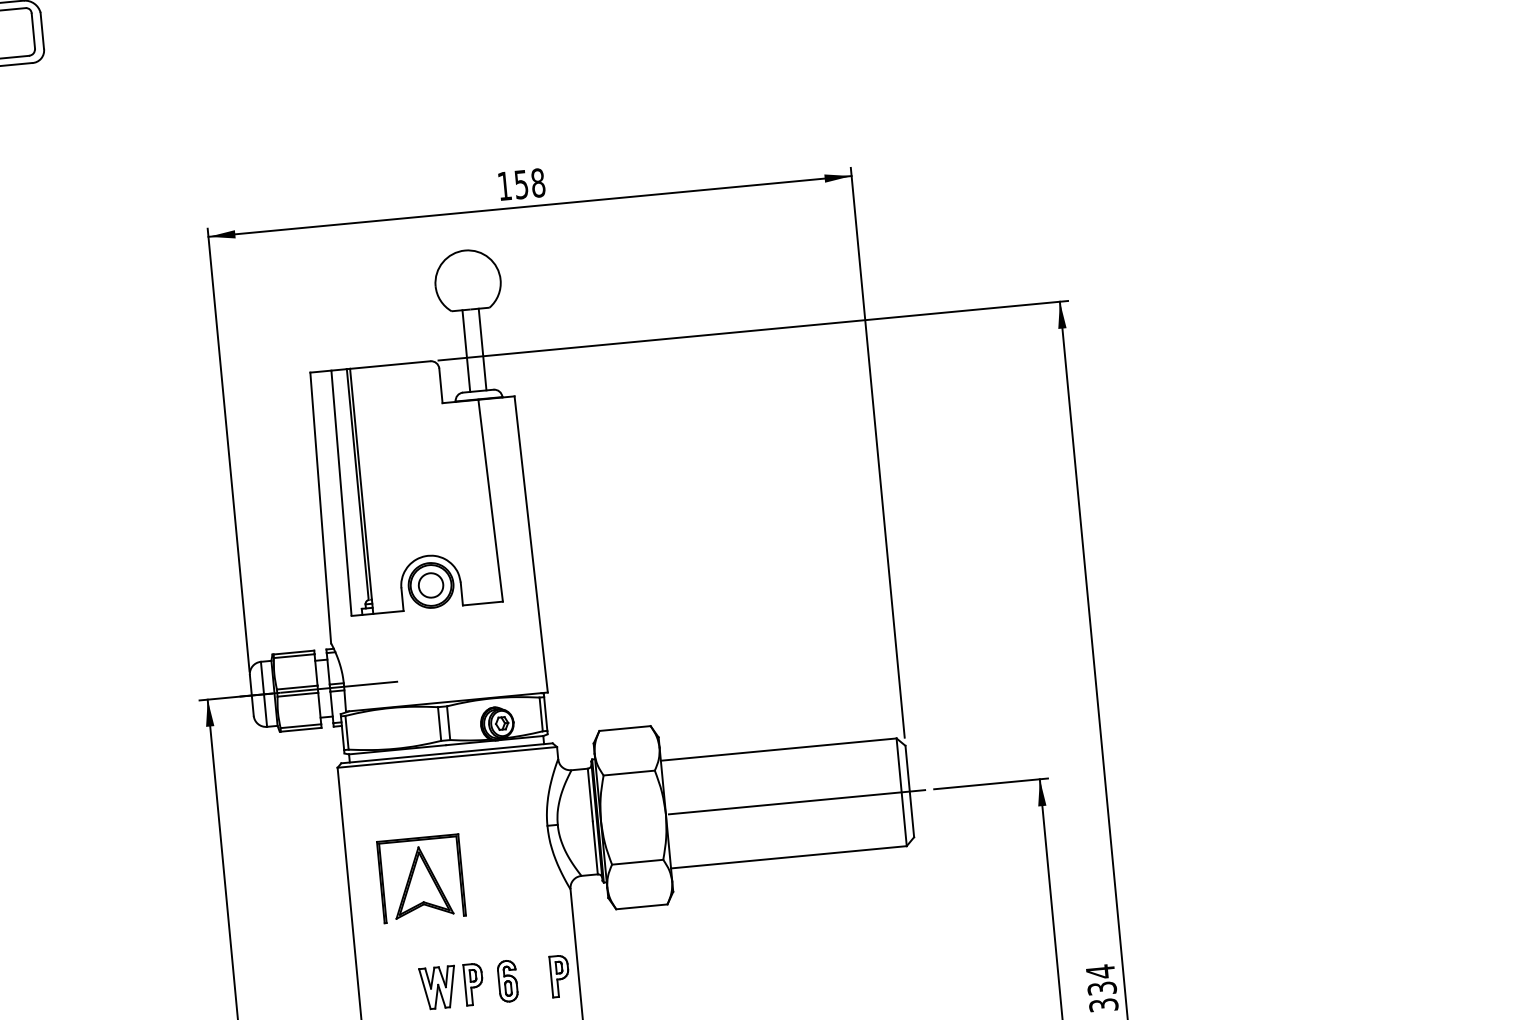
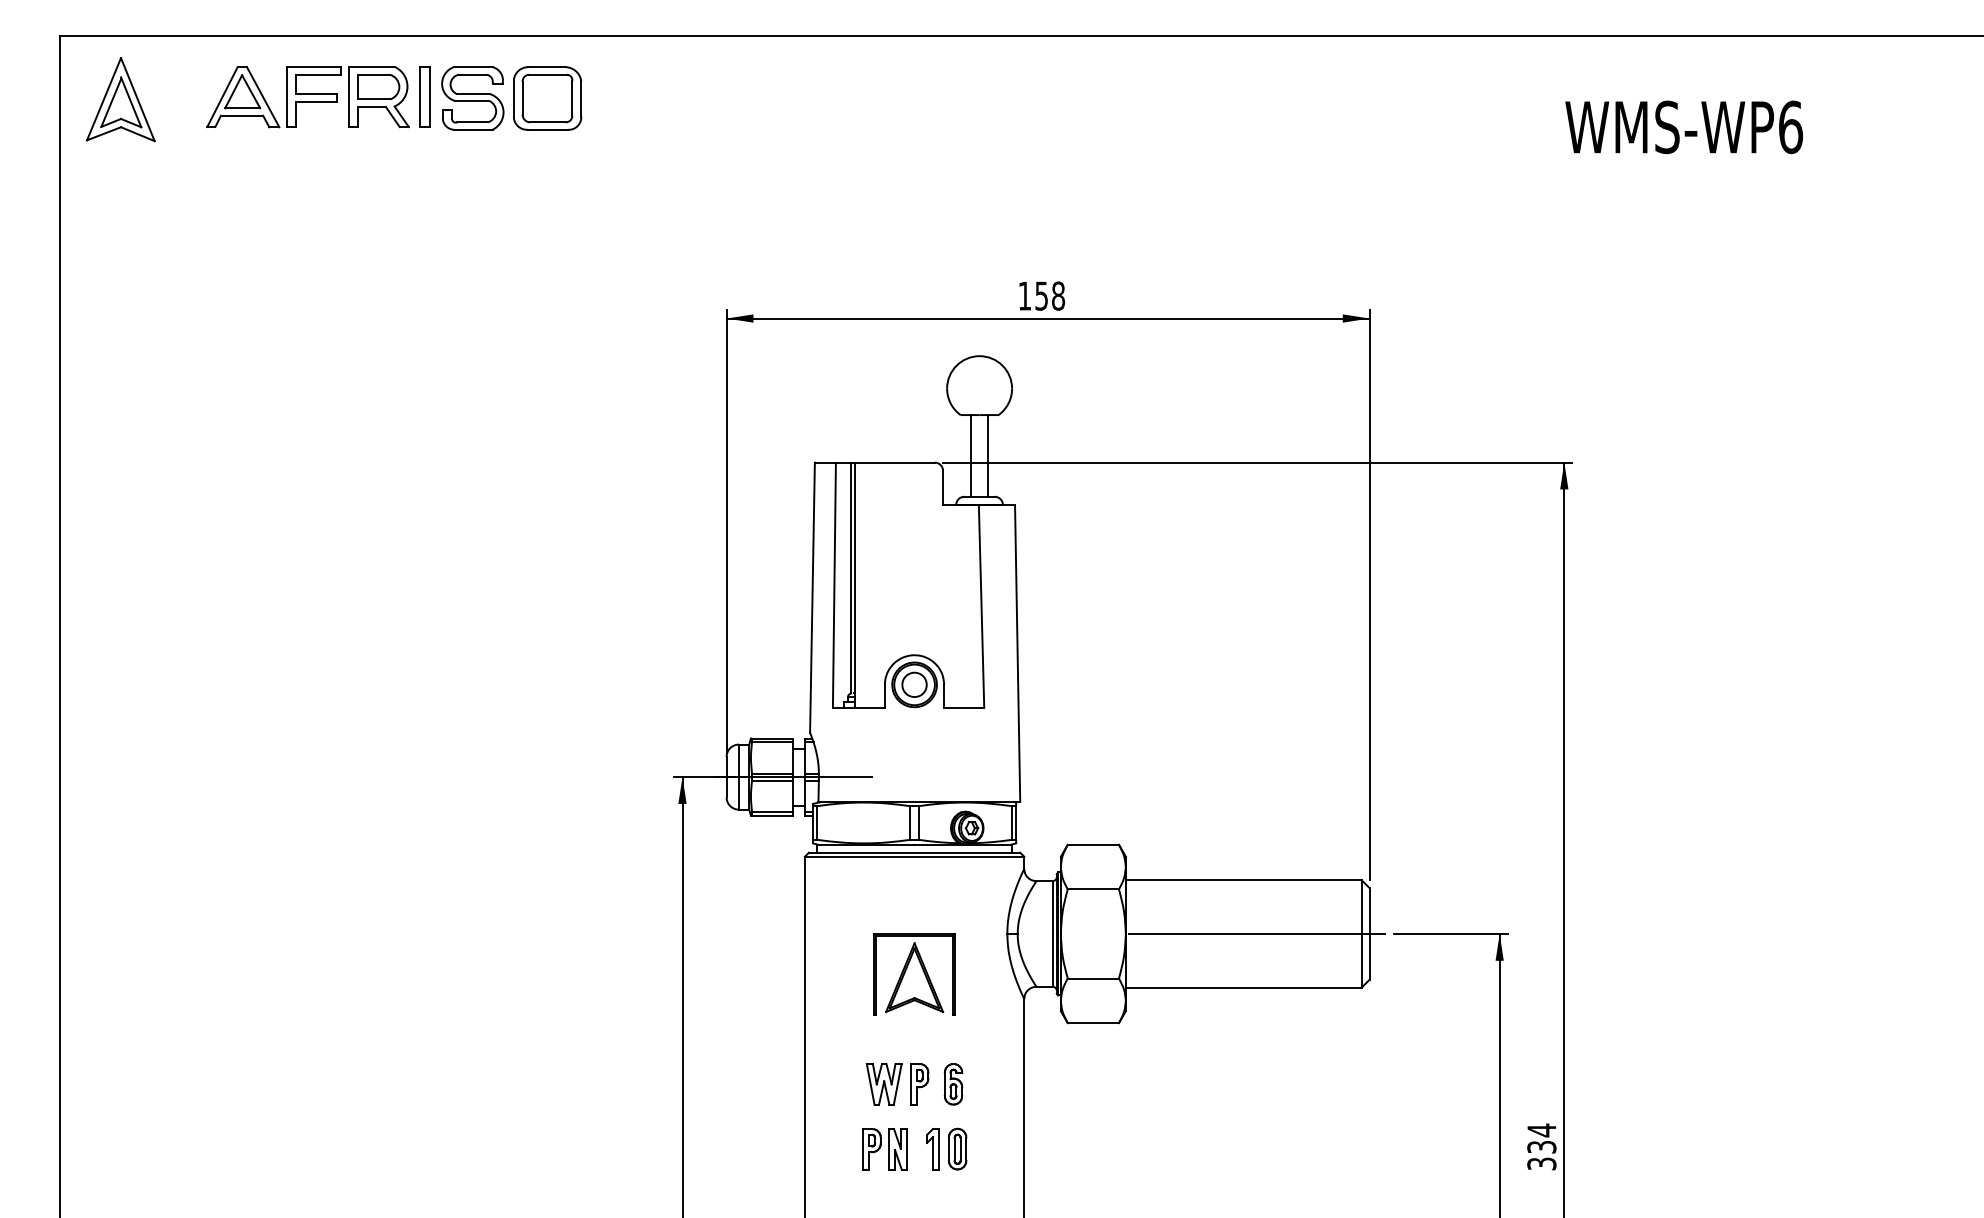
part: (421, 878) -> (914, 974), moved
part: (559, 976) -> (1005, 1084), removed

